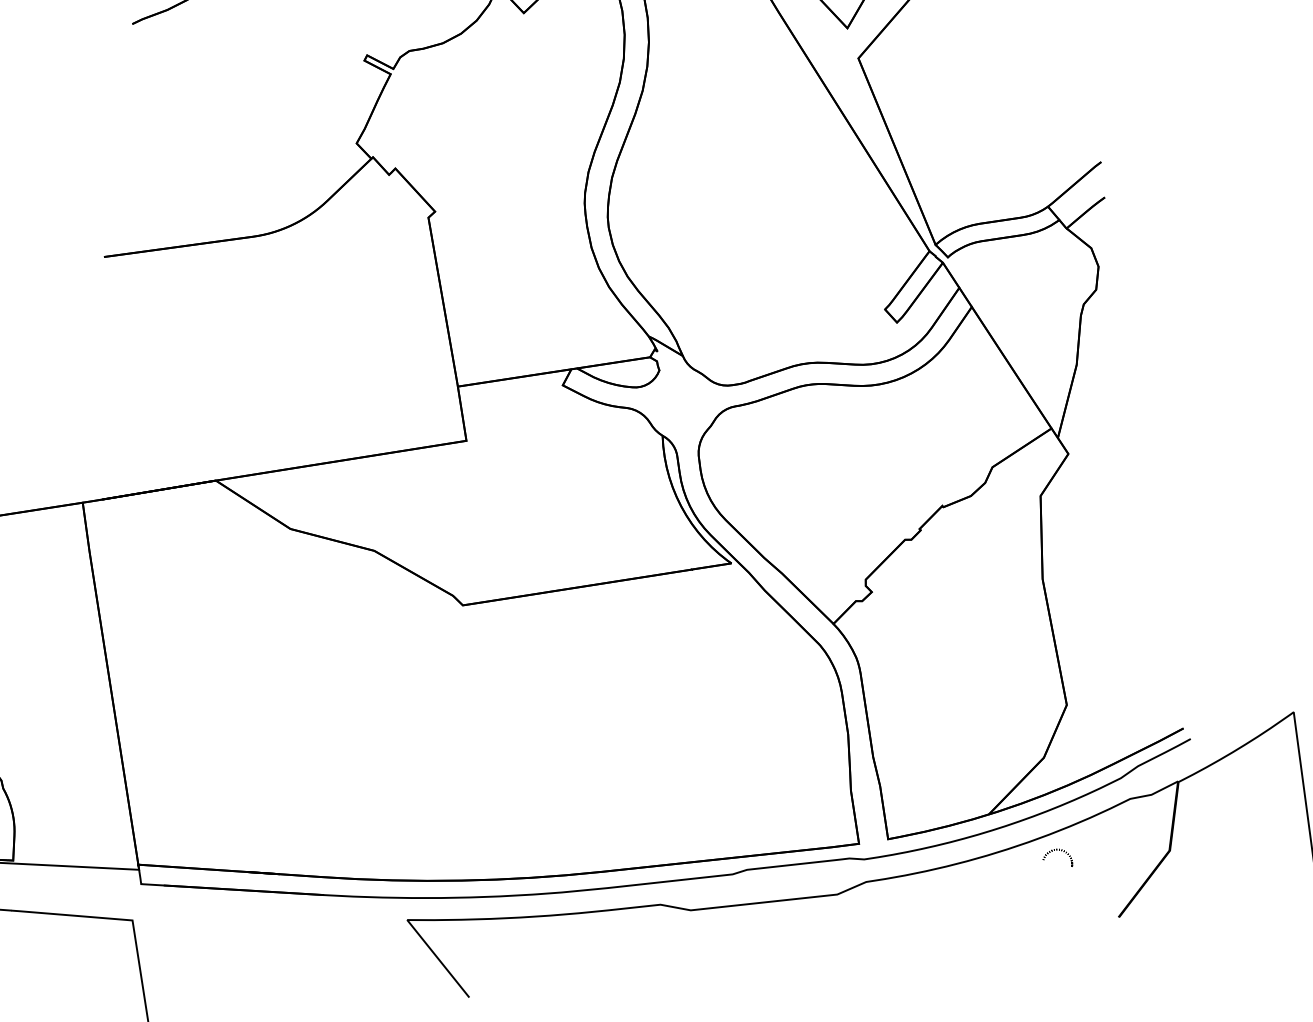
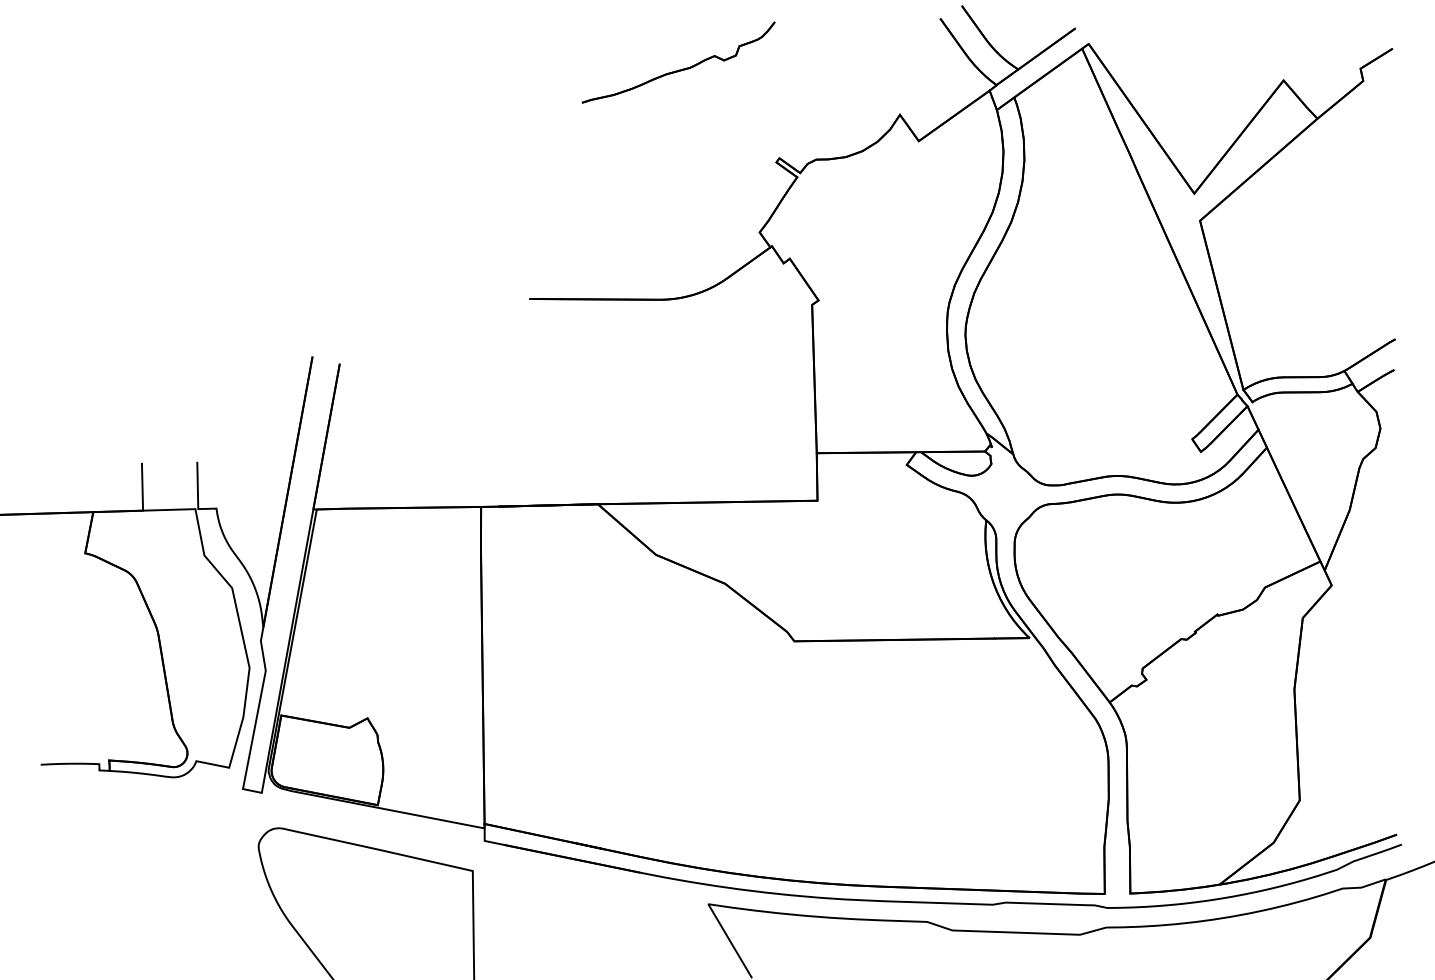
part: (1052, 851) -> (1269, 924), removed

